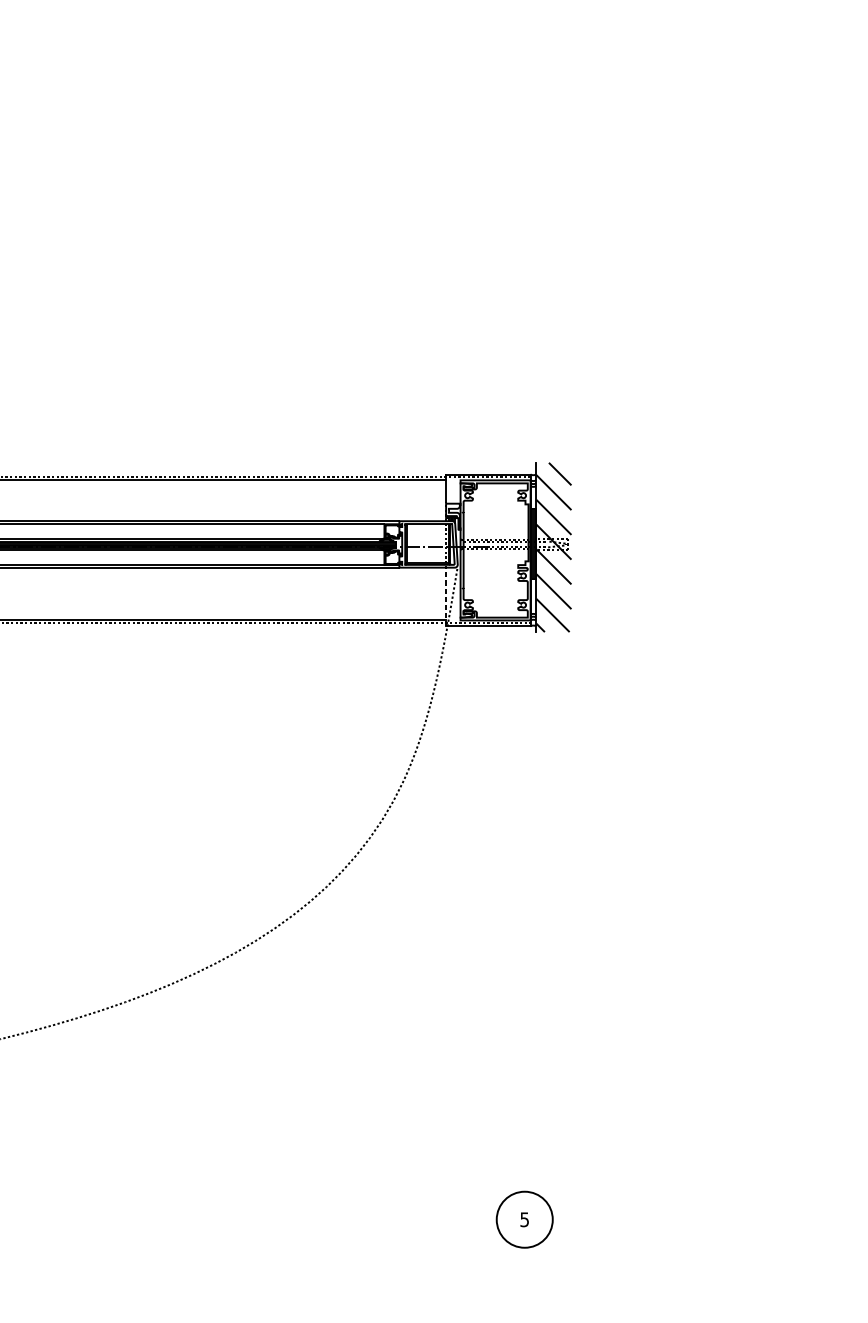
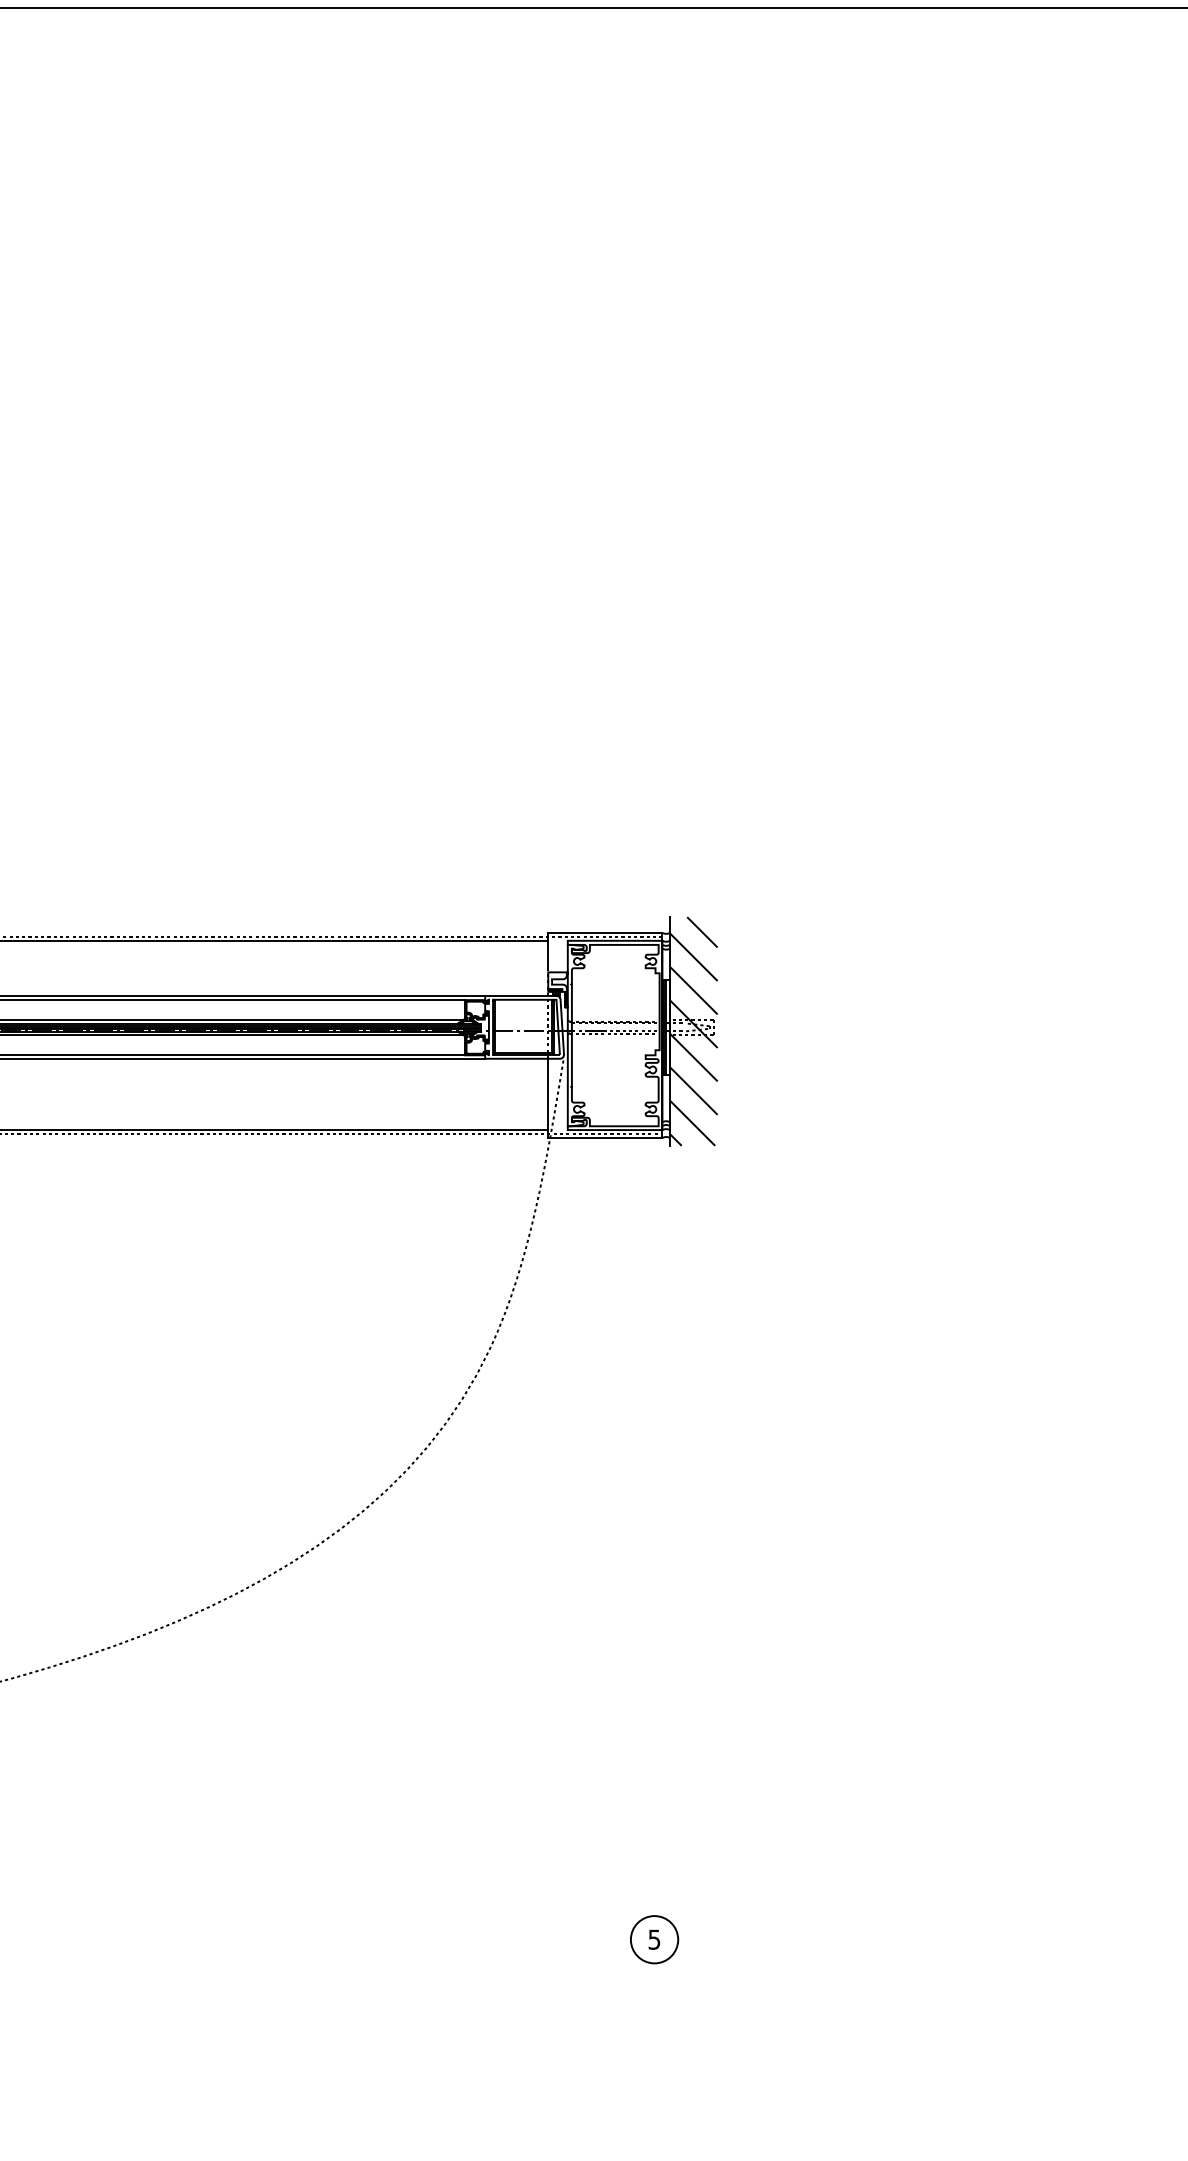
line: (445, 597) -> (547, 1098), dashed -> solid
circle: (524, 1219) -> (654, 1939), size x0.62

